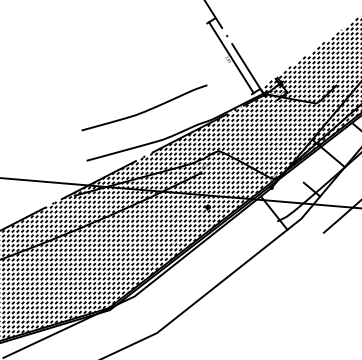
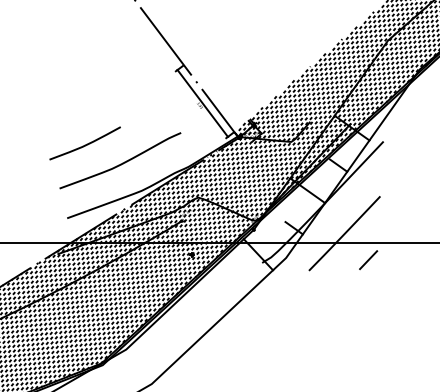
curve: (110, 88) -> (84, 144), added

